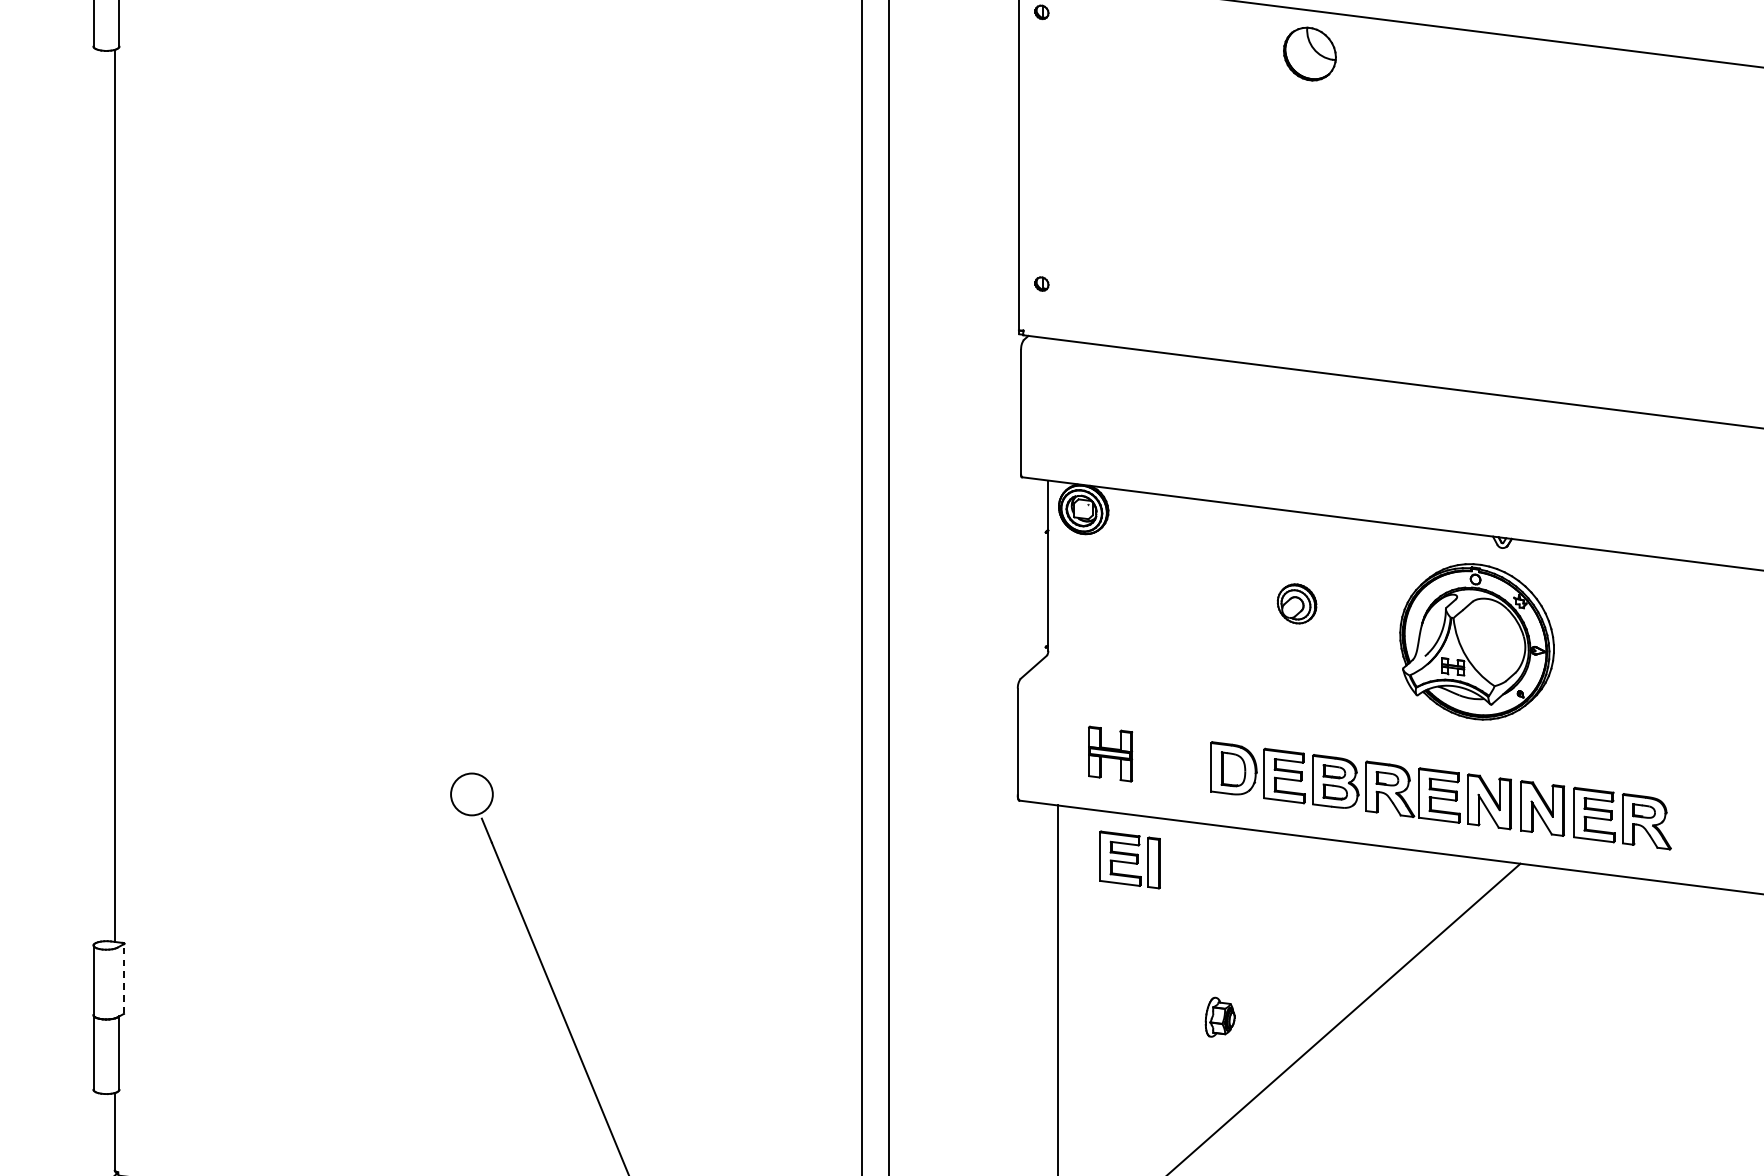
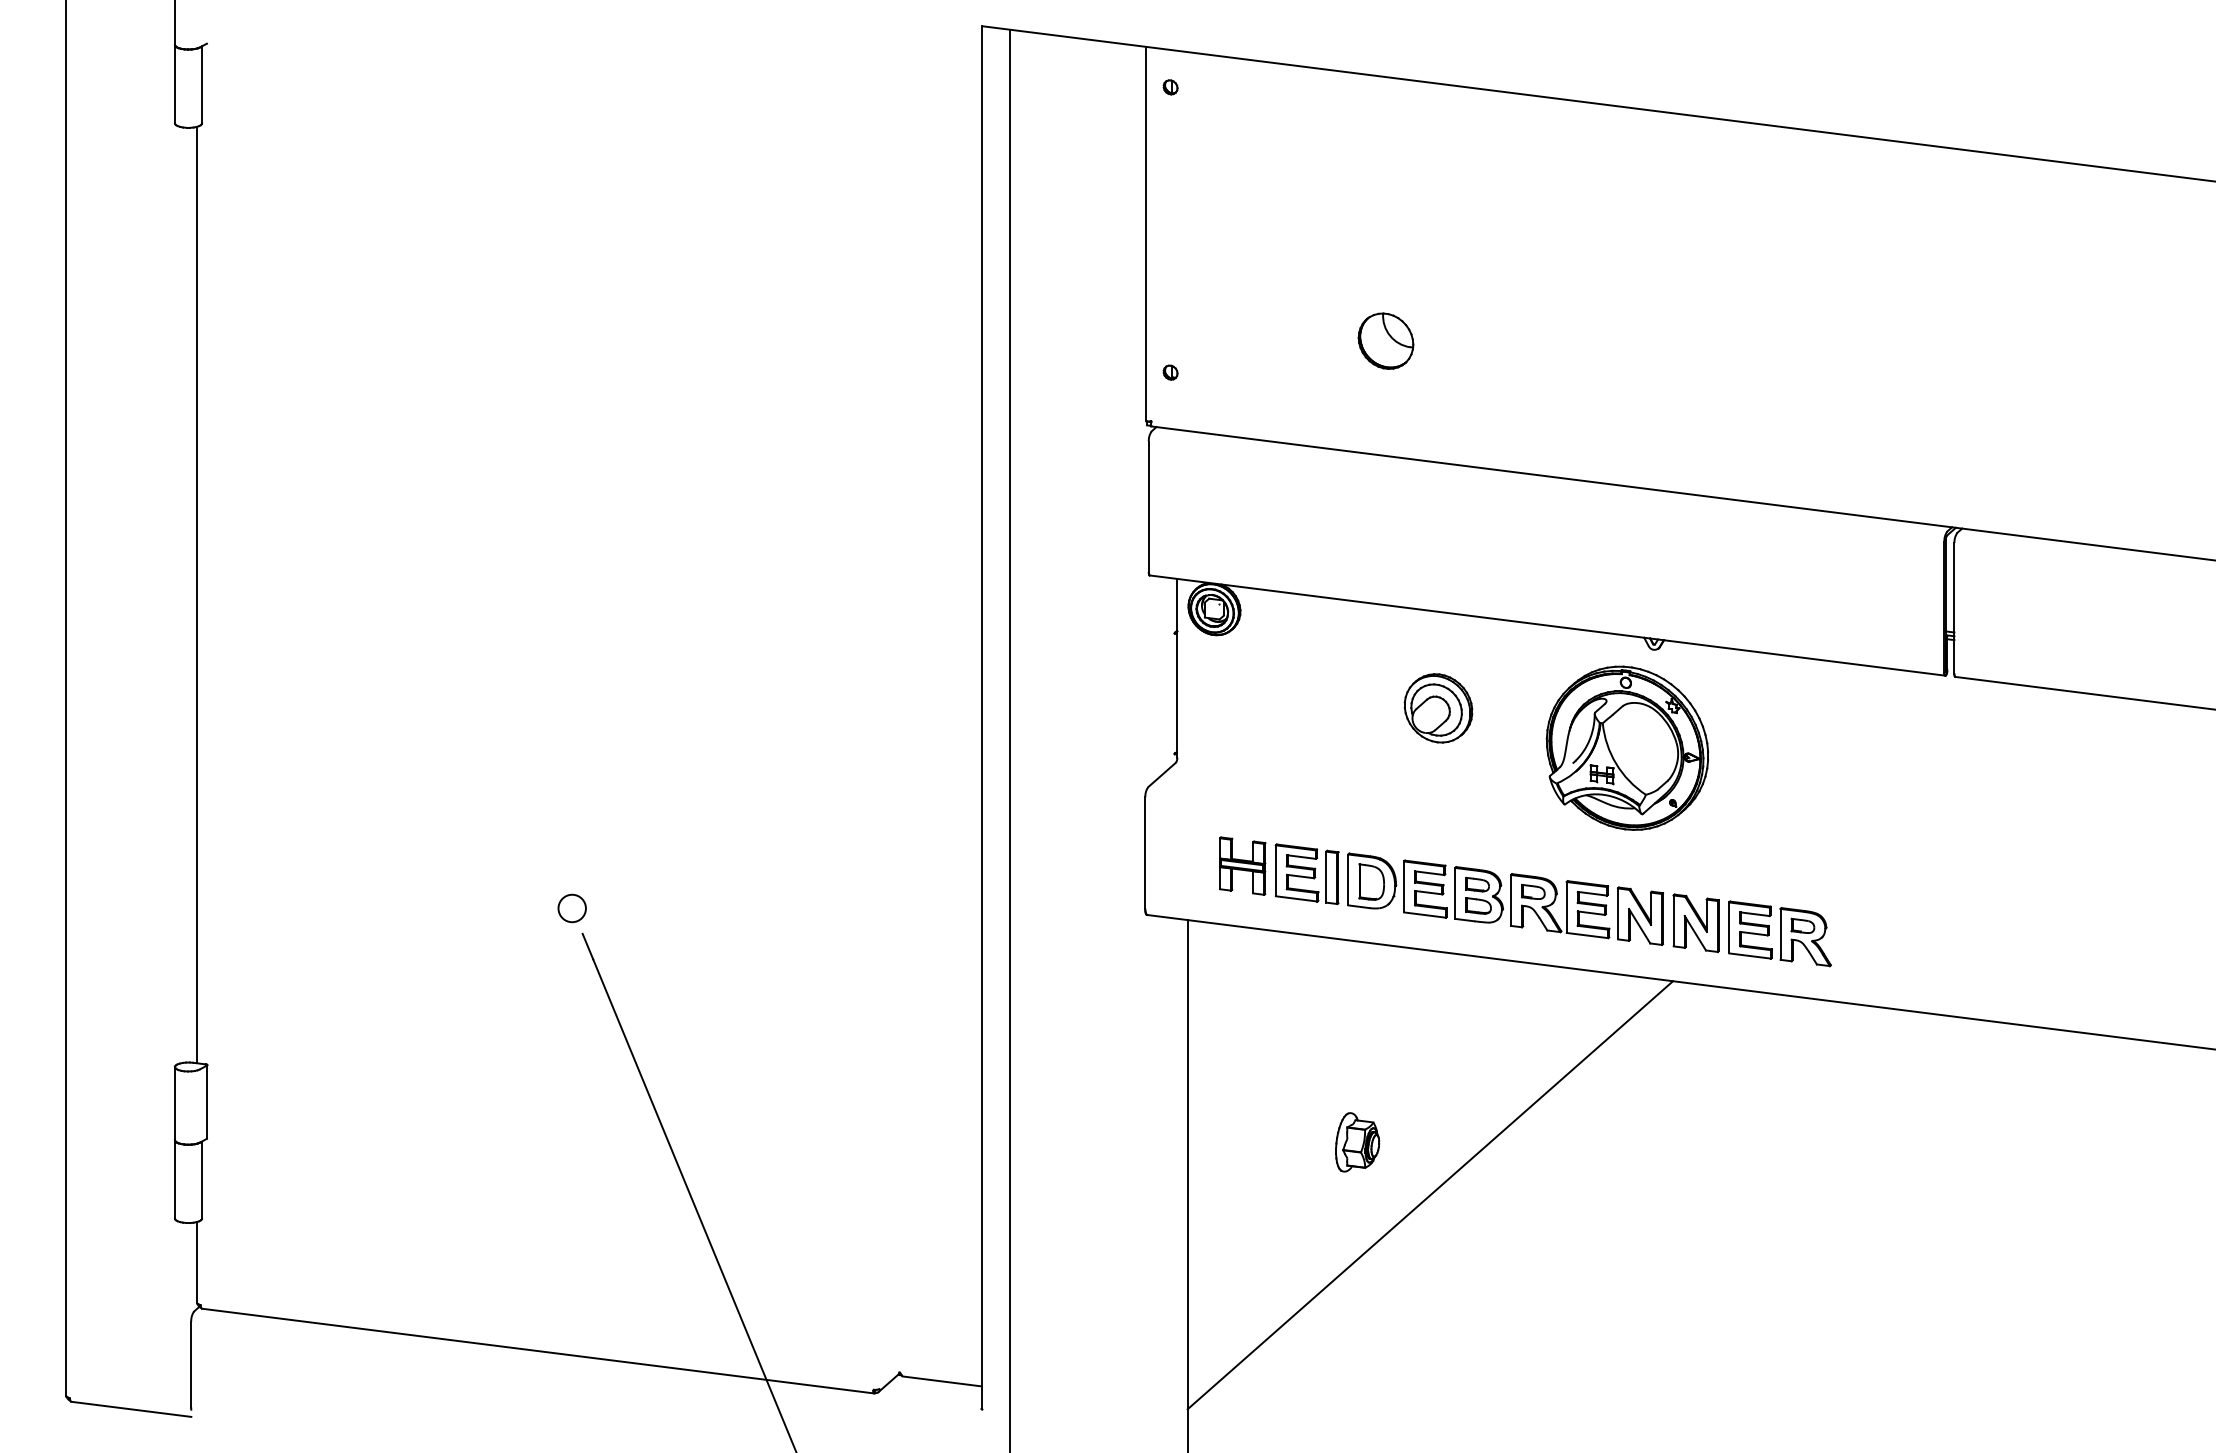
part: (1309, 53) -> (1385, 340), moved
part: (1297, 603) -> (1438, 708), size x1.67
circle: (471, 794) -> (571, 908), size x0.62
part: (1129, 860) -> (1306, 874), moved
line: (124, 978) -> (207, 1101), dashed -> solid
part: (1219, 1017) -> (1357, 1142), size x1.43

